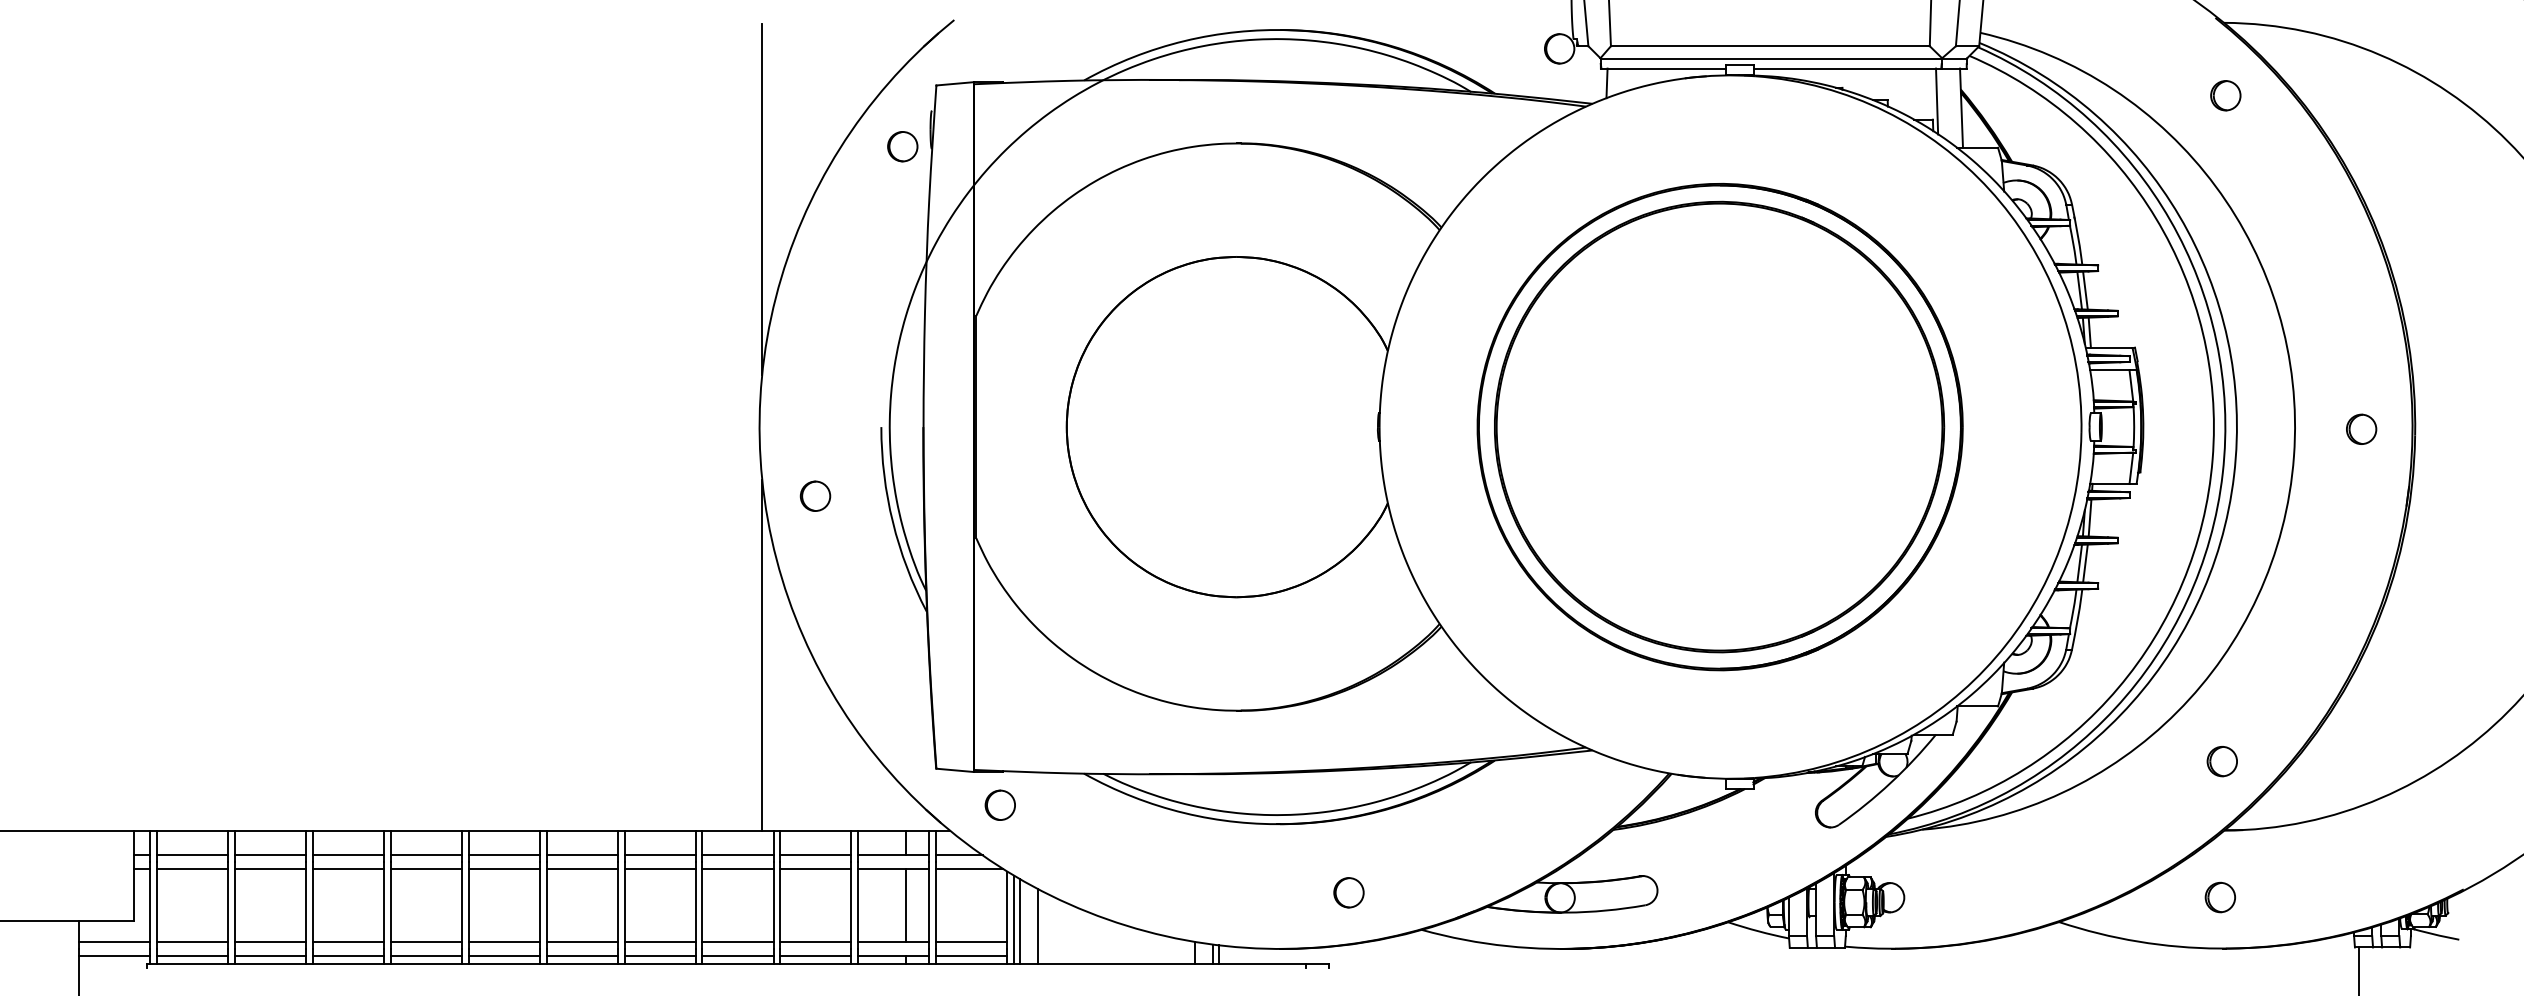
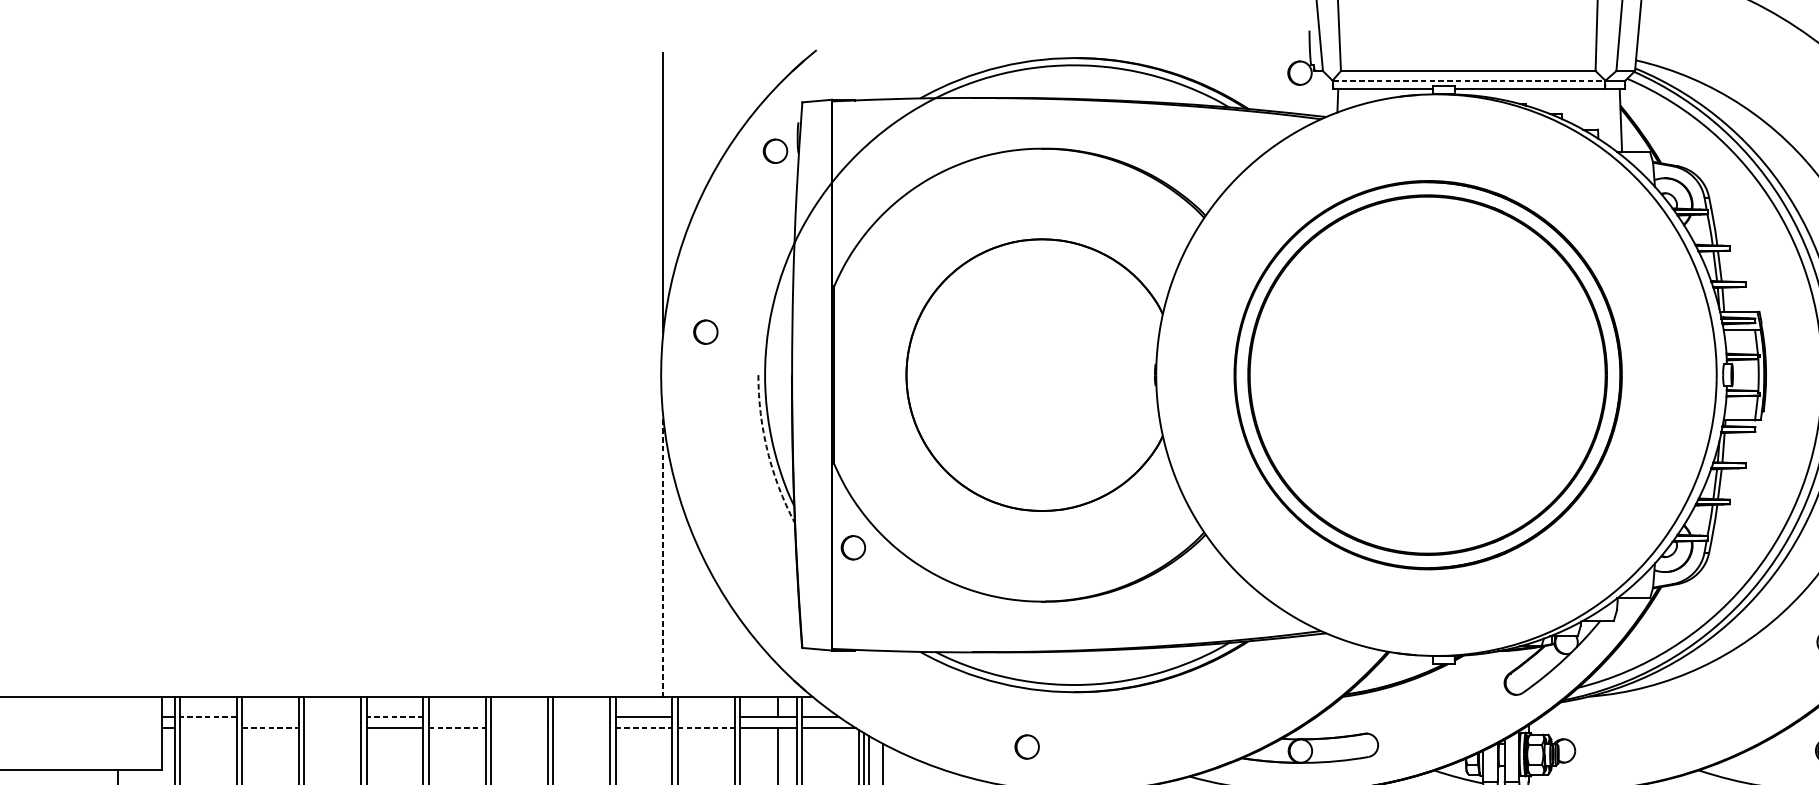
line: (1771, 58) -> (1469, 80), solid -> dashed
line: (1937, 101) -> (1601, 115), removed
part: (815, 495) -> (705, 331), moved
arc: (892, 522) -> (767, 451), solid -> dashed
line: (762, 654) -> (663, 556), solid -> dashed
part: (999, 804) -> (852, 547), moved
line: (192, 855) -> (208, 717), solid -> dashed
line: (270, 855) -> (270, 717), removed
line: (347, 855) -> (332, 717), removed
line: (426, 855) -> (395, 717), solid -> dashed
line: (503, 855) -> (456, 717), removed
line: (581, 855) -> (518, 717), removed
line: (659, 855) -> (581, 717), removed
line: (815, 855) -> (705, 717), removed
line: (192, 869) -> (208, 728), removed
line: (270, 869) -> (270, 728), solid -> dashed
line: (347, 869) -> (332, 728), removed
line: (504, 869) -> (457, 728), solid -> dashed
line: (581, 869) -> (518, 728), removed
line: (659, 869) -> (581, 728), removed
line: (738, 869) -> (644, 728), solid -> dashed
line: (815, 869) -> (705, 728), solid -> dashed
circle: (1348, 892) -> (1026, 746), moved

